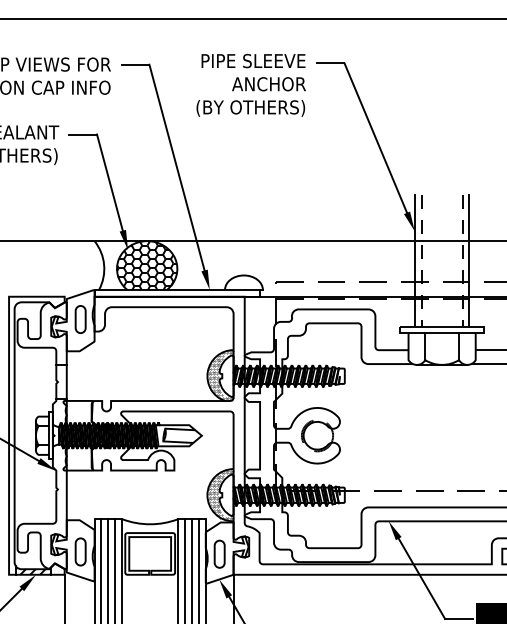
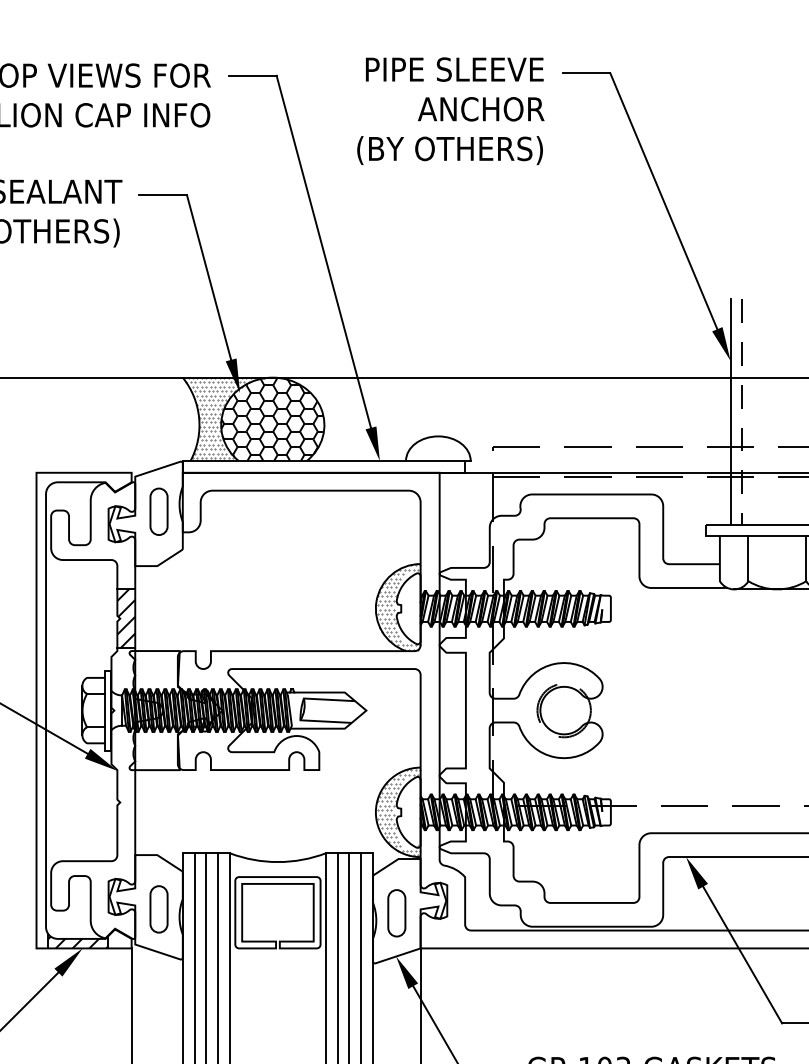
hatch: (118, 264) -> (223, 417), added
hatch: (61, 381) -> (126, 617), added

